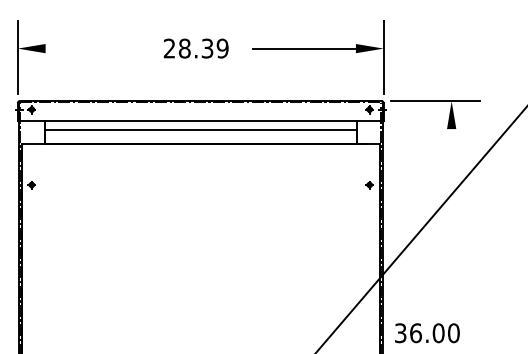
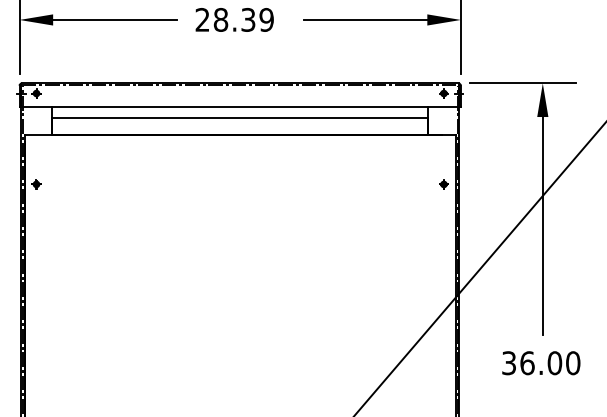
line: (96, 48) -> (114, 19), added
line: (451, 219) -> (542, 226), added
text: (427, 333) -> (541, 363), moved

